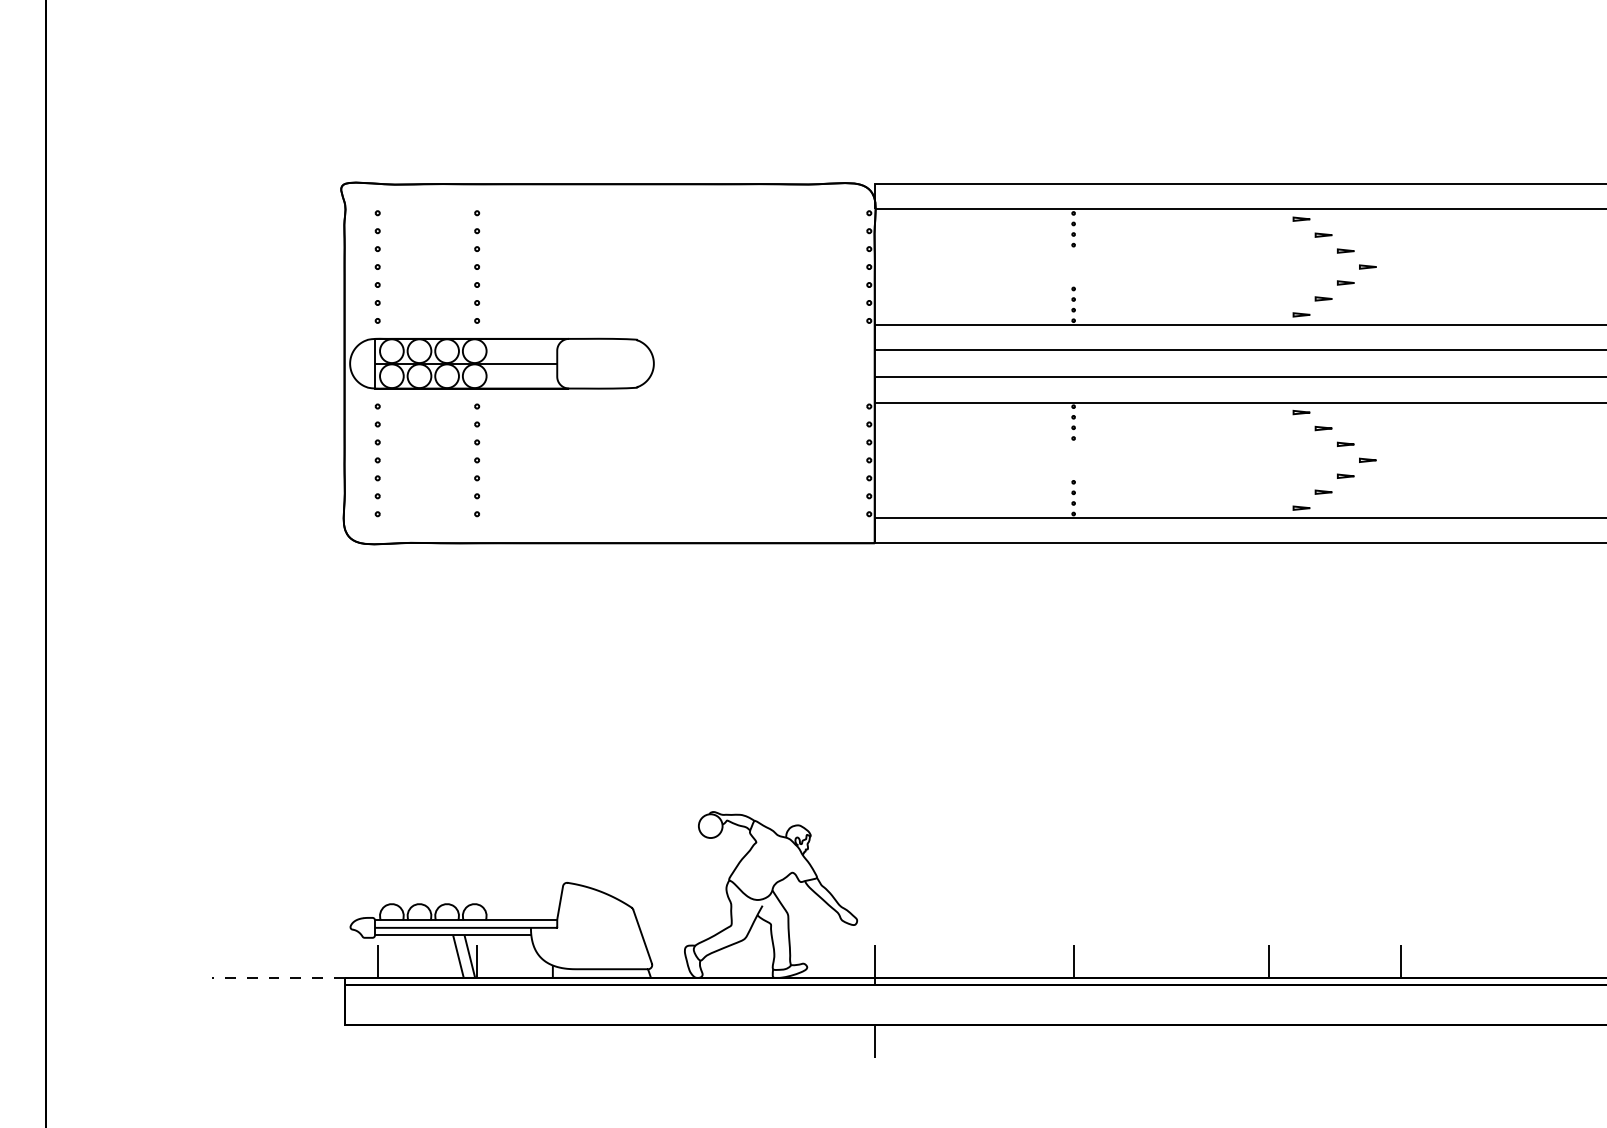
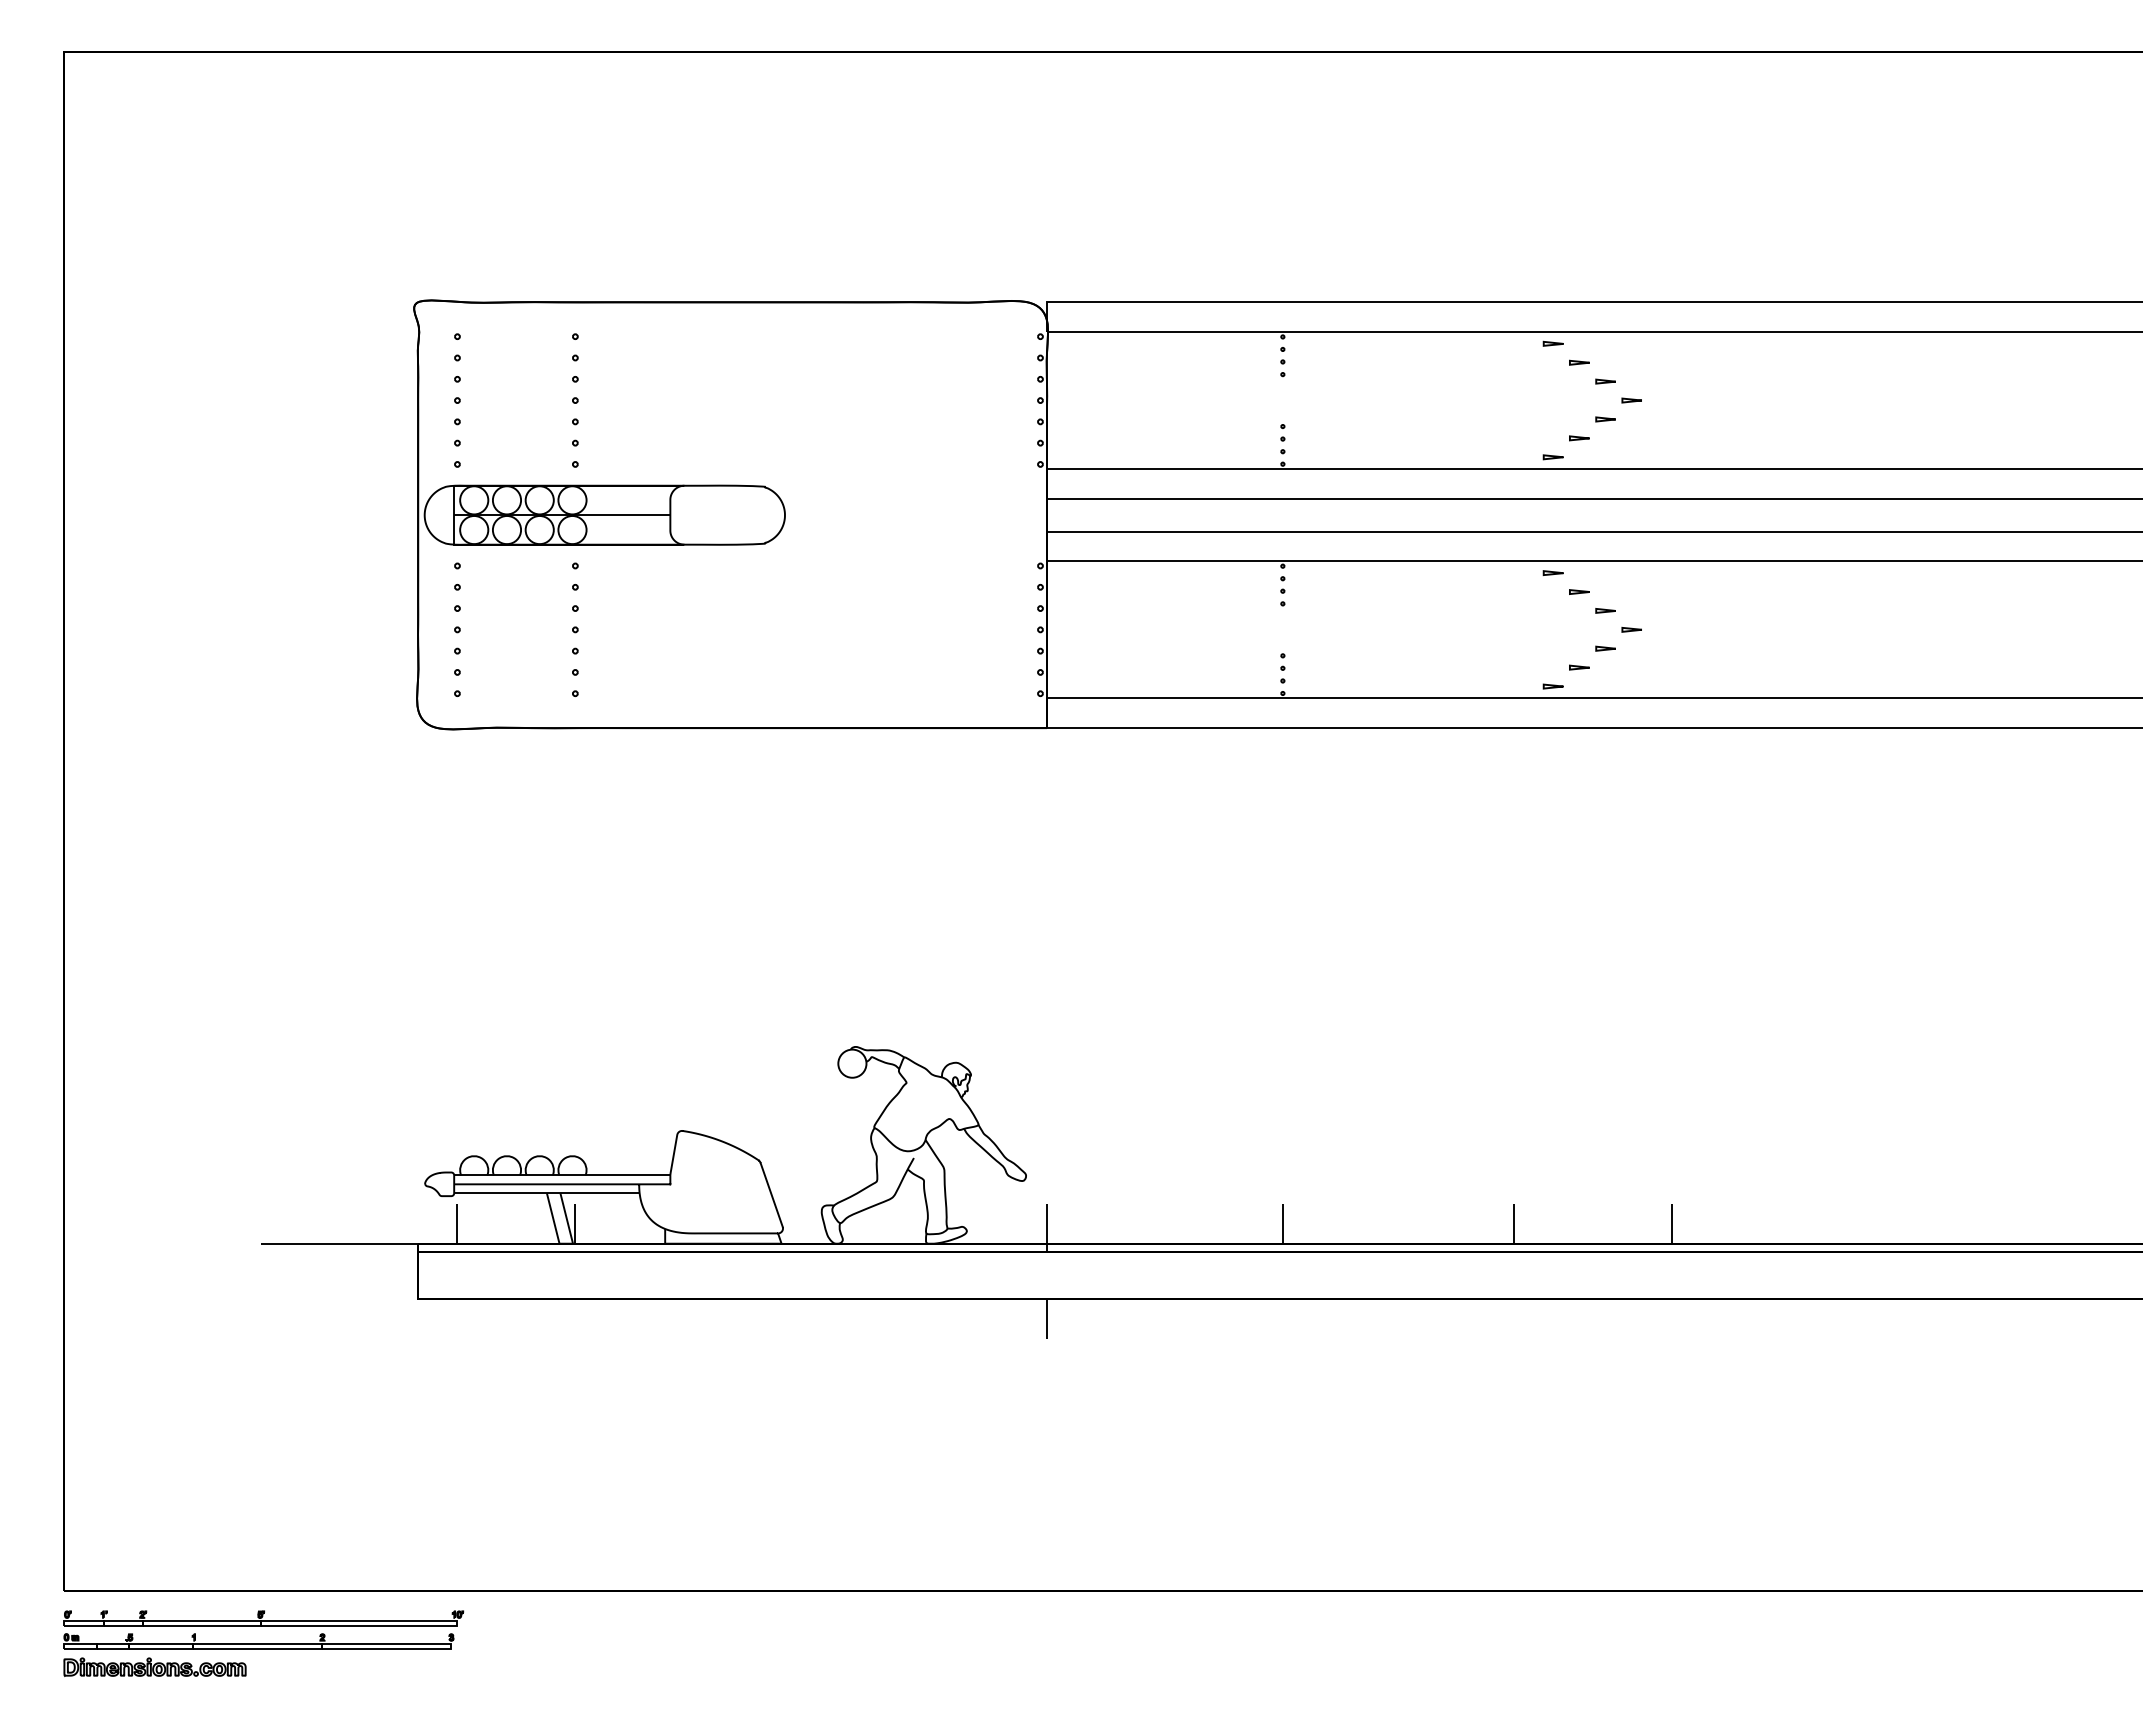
line: (278, 977) -> (339, 1243), dashed -> solid

